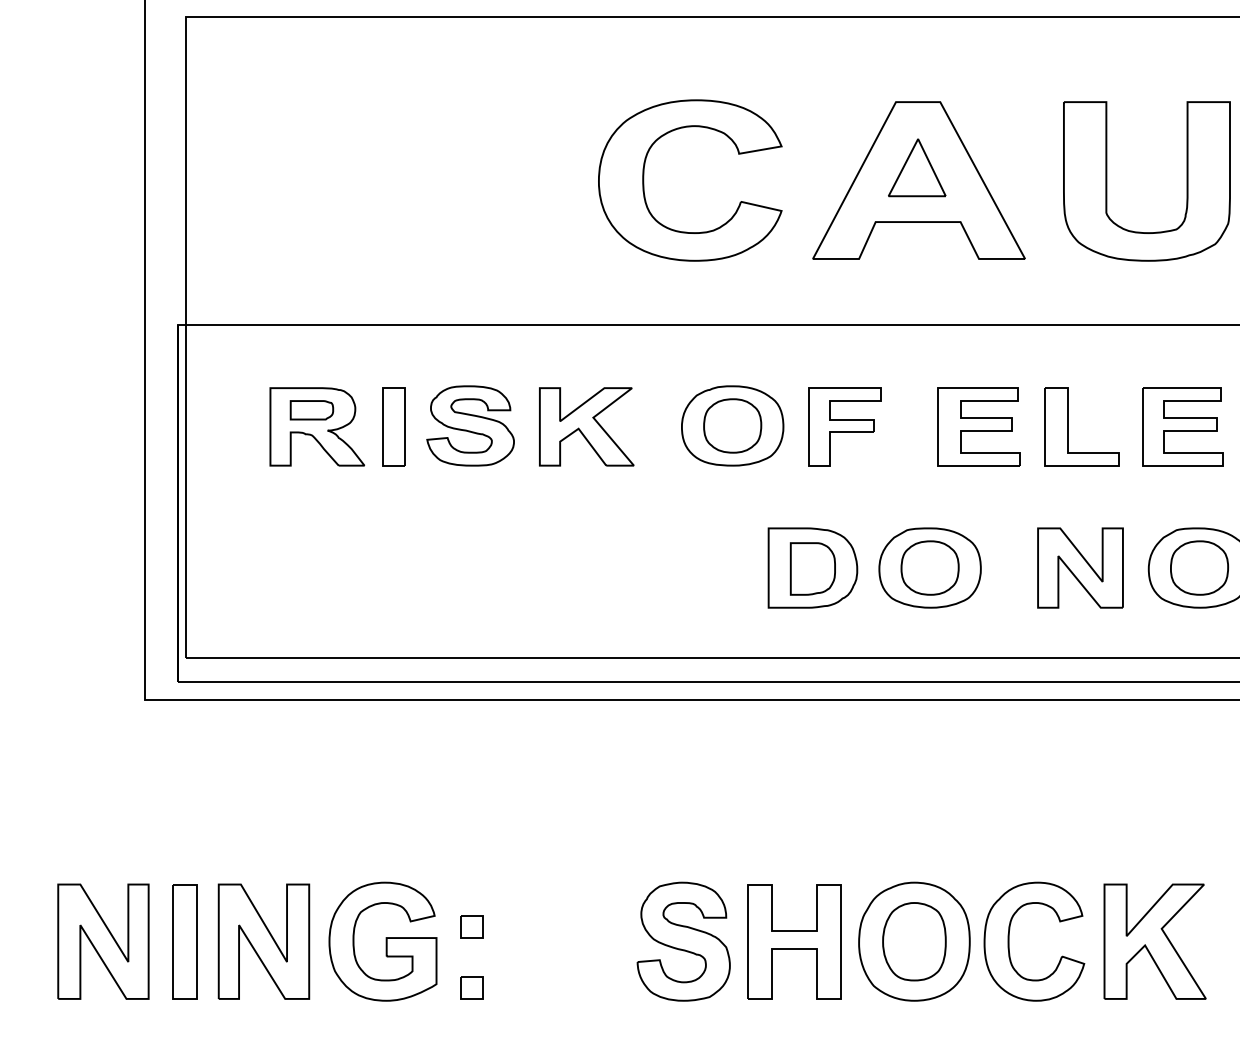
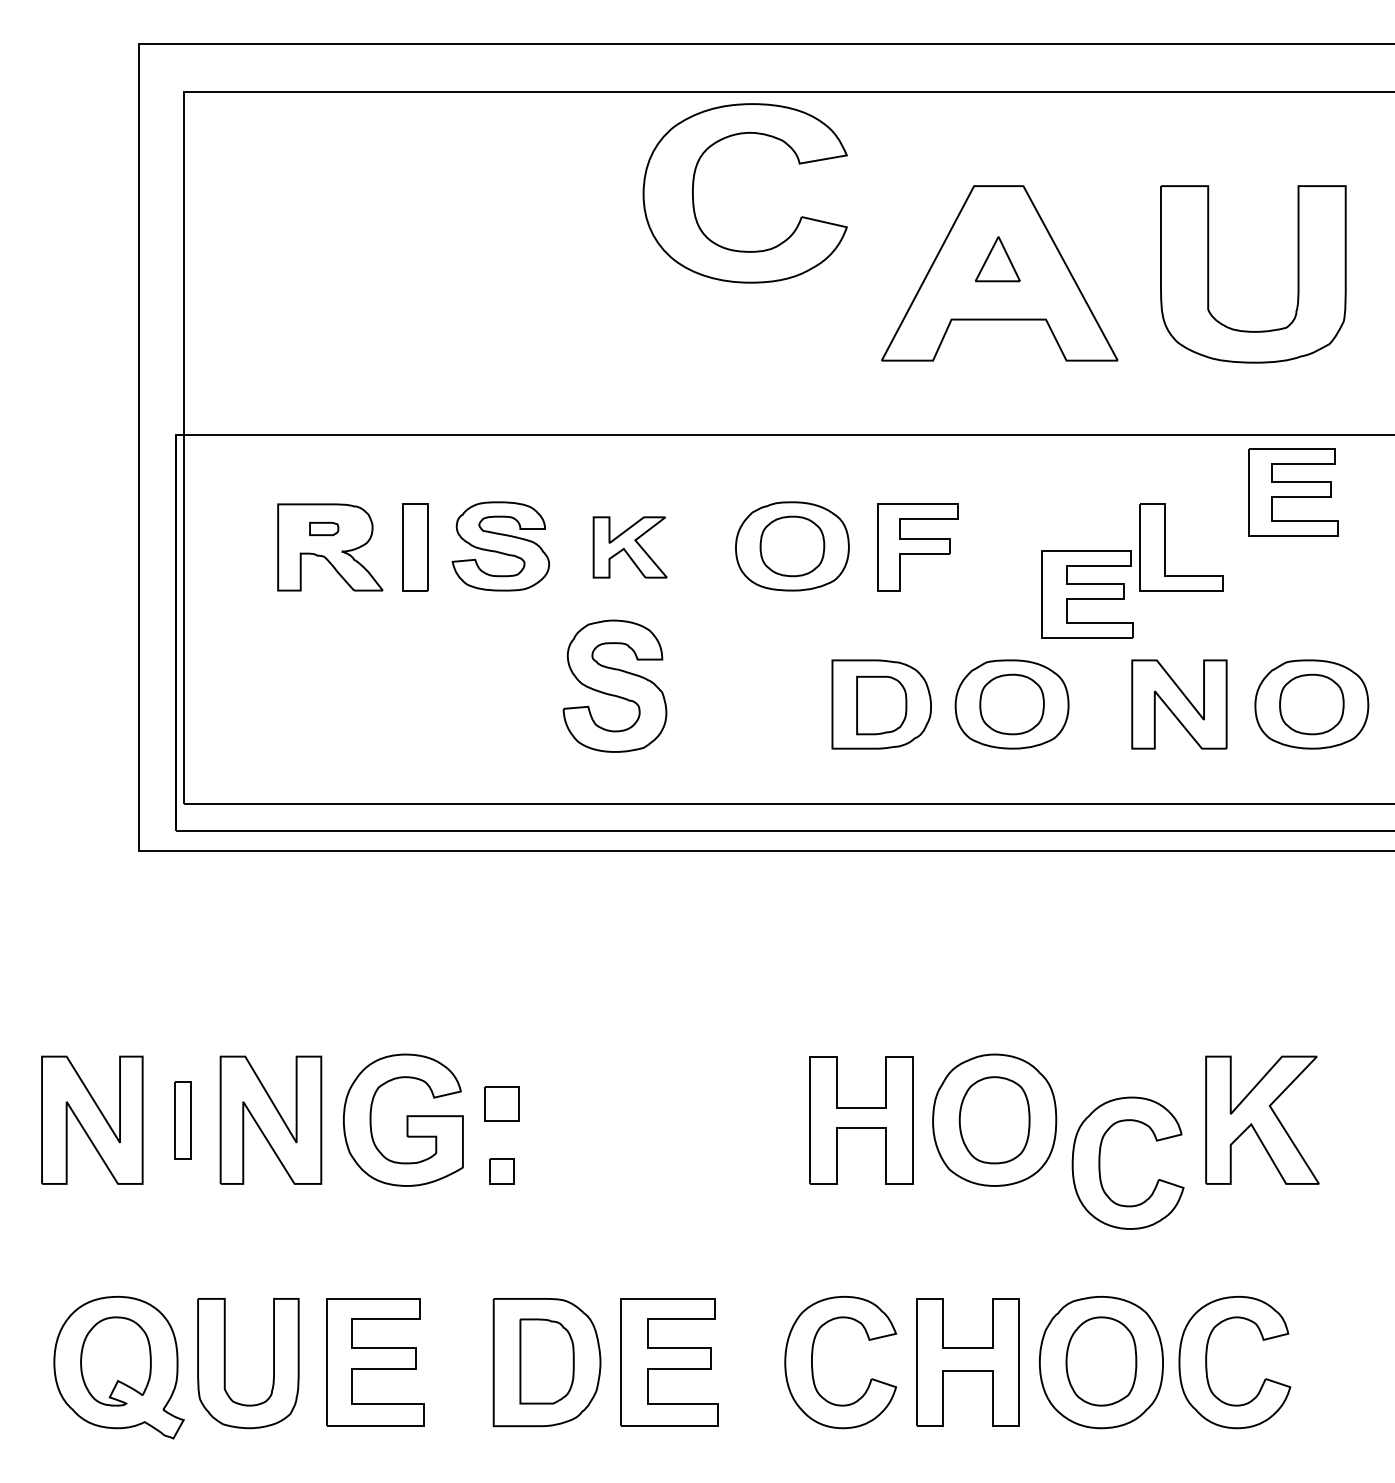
part: (916, 167) -> (997, 258), size x0.7
part: (644, 187) -> (694, 201), moved
part: (311, 409) -> (323, 528), size x0.6
part: (587, 426) -> (630, 547), size x0.7
part: (979, 426) -> (1087, 594), moved
part: (1183, 426) -> (1293, 492), moved
part: (471, 926) -> (501, 1103), size x1.4
part: (184, 941) -> (182, 1120), size x0.6
part: (683, 941) -> (614, 685), moved
part: (1009, 941) -> (1100, 1162), moved

